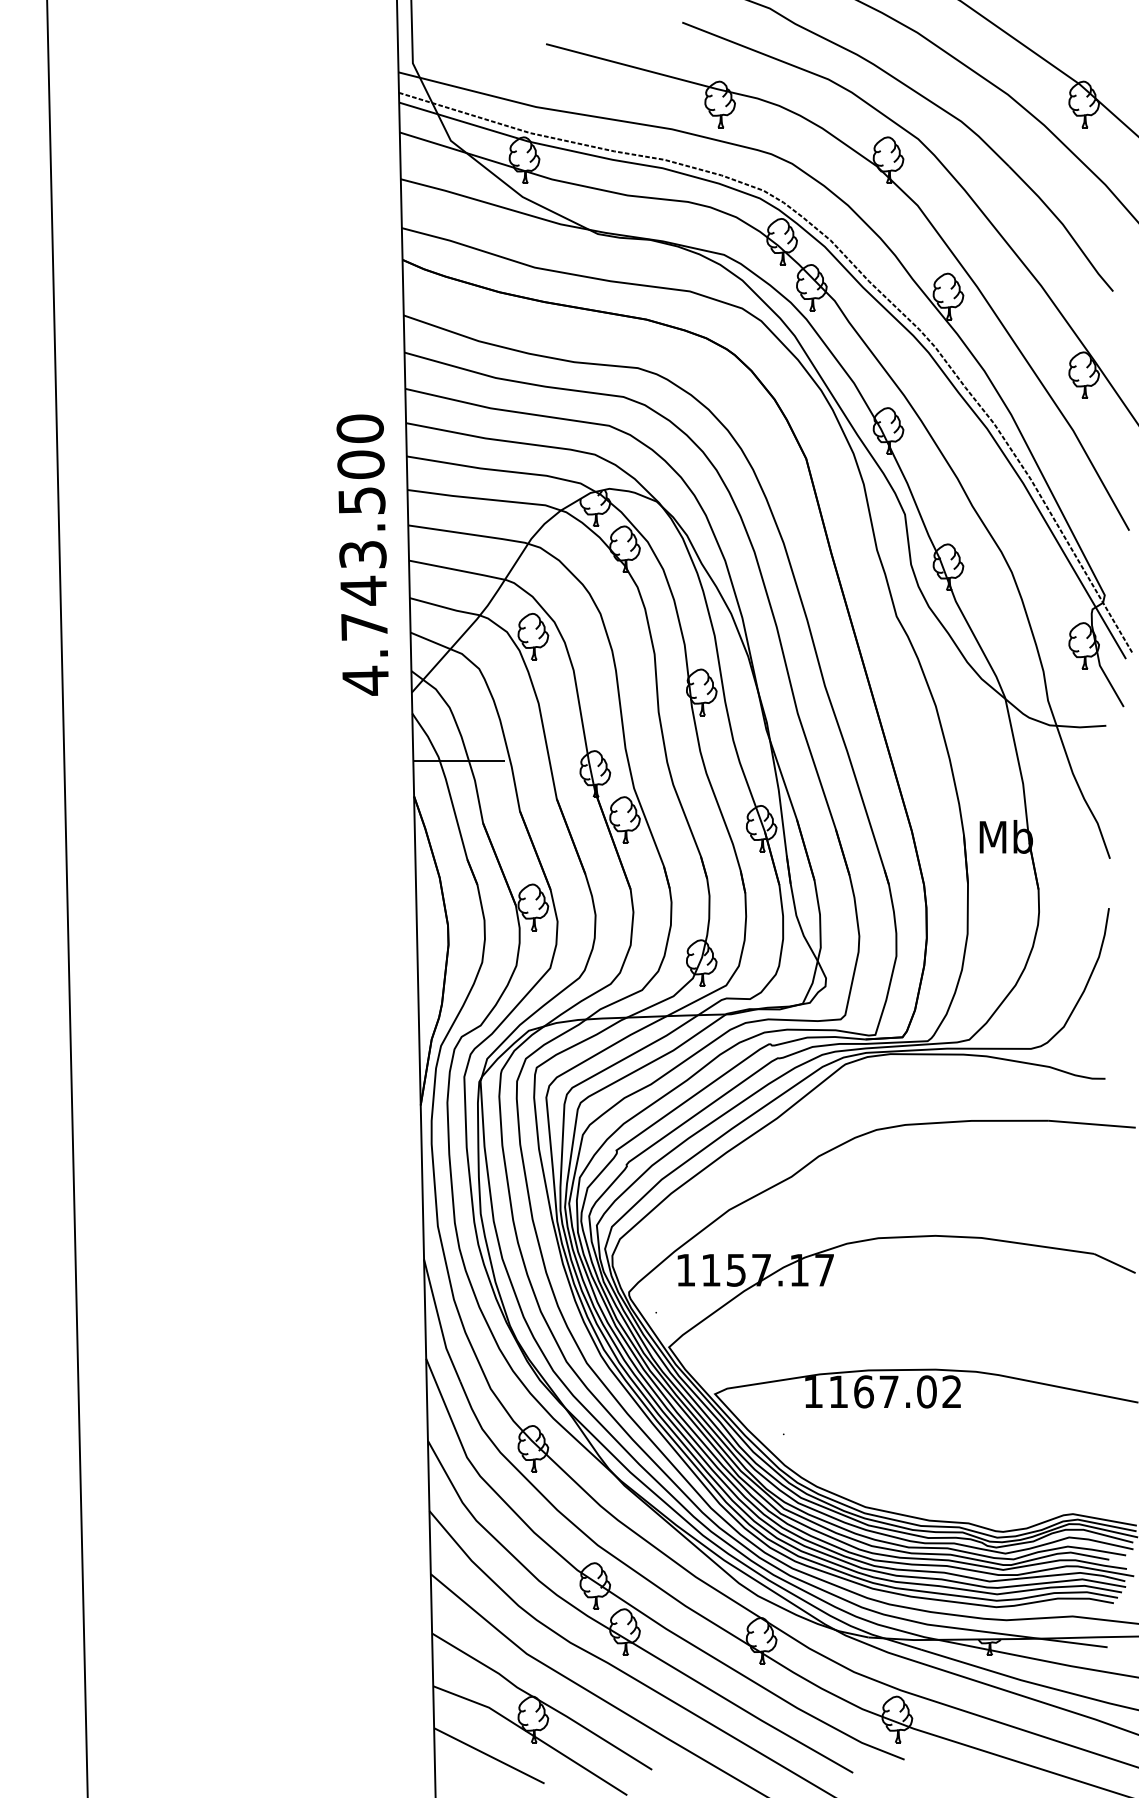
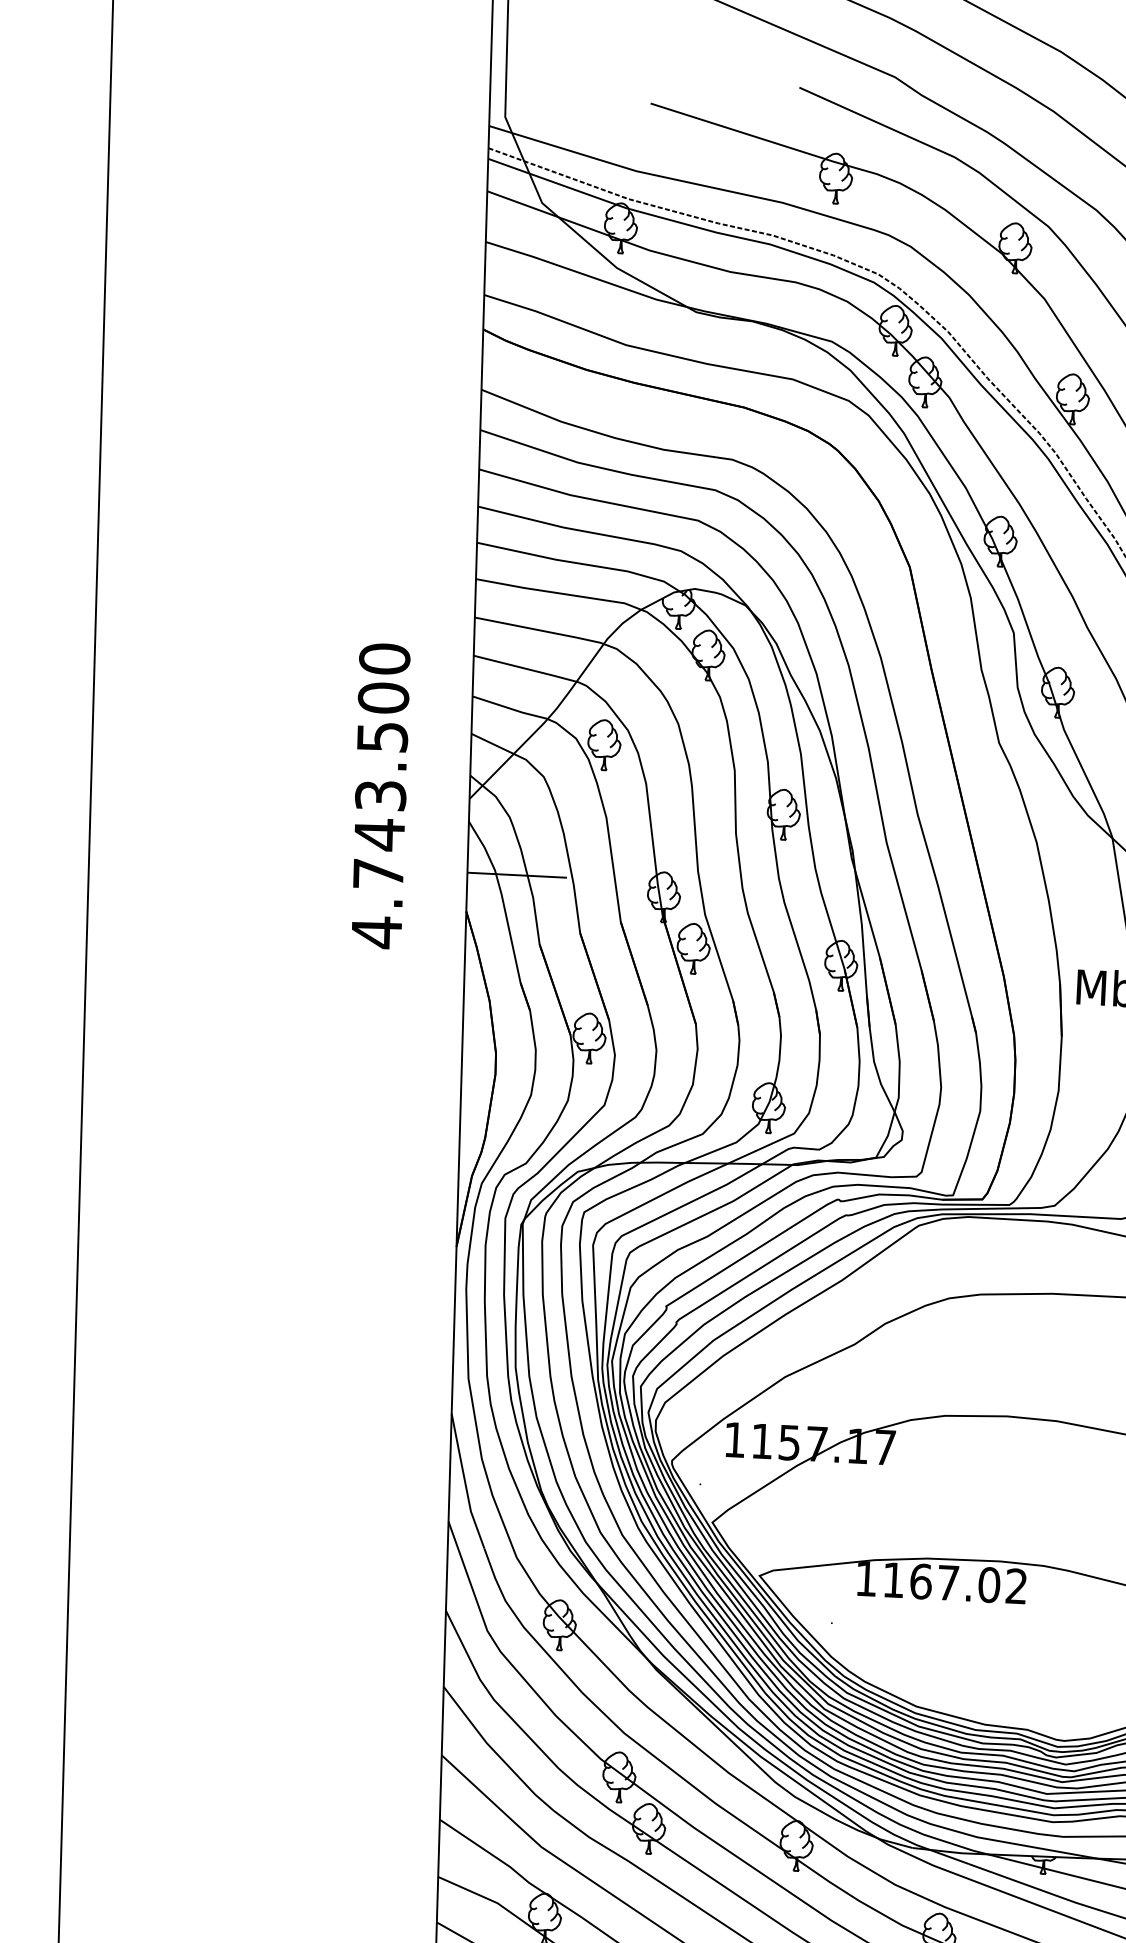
text: (362, 554) -> (380, 795), moved

